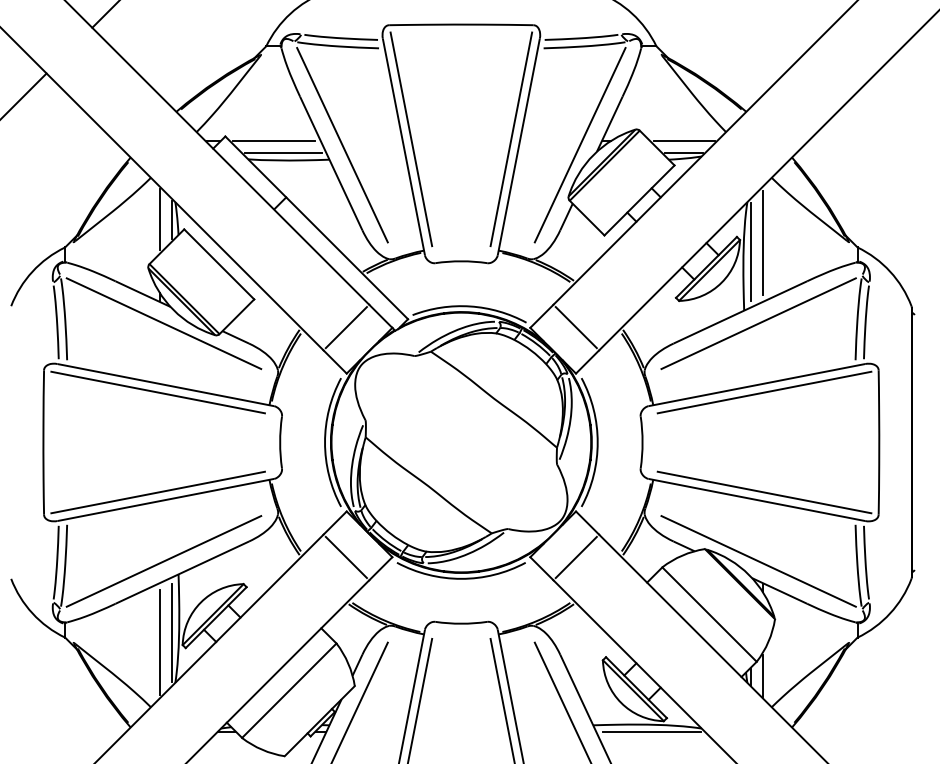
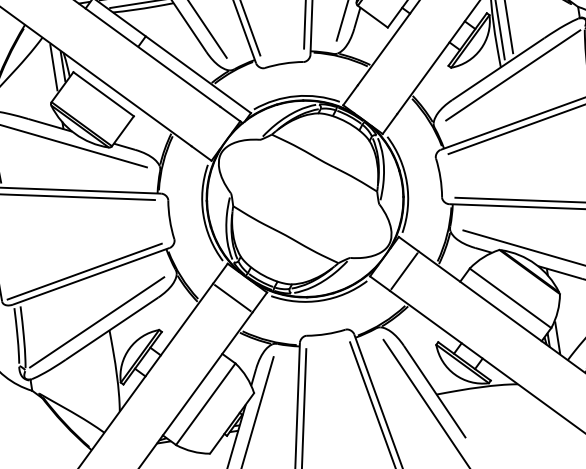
line: (345, 327) -> (205, 126), removed
line: (575, 327) -> (376, 99), removed
line: (171, 633) -> (111, 375), removed
line: (159, 642) -> (103, 383), removed
line: (651, 732) -> (481, 393), removed

